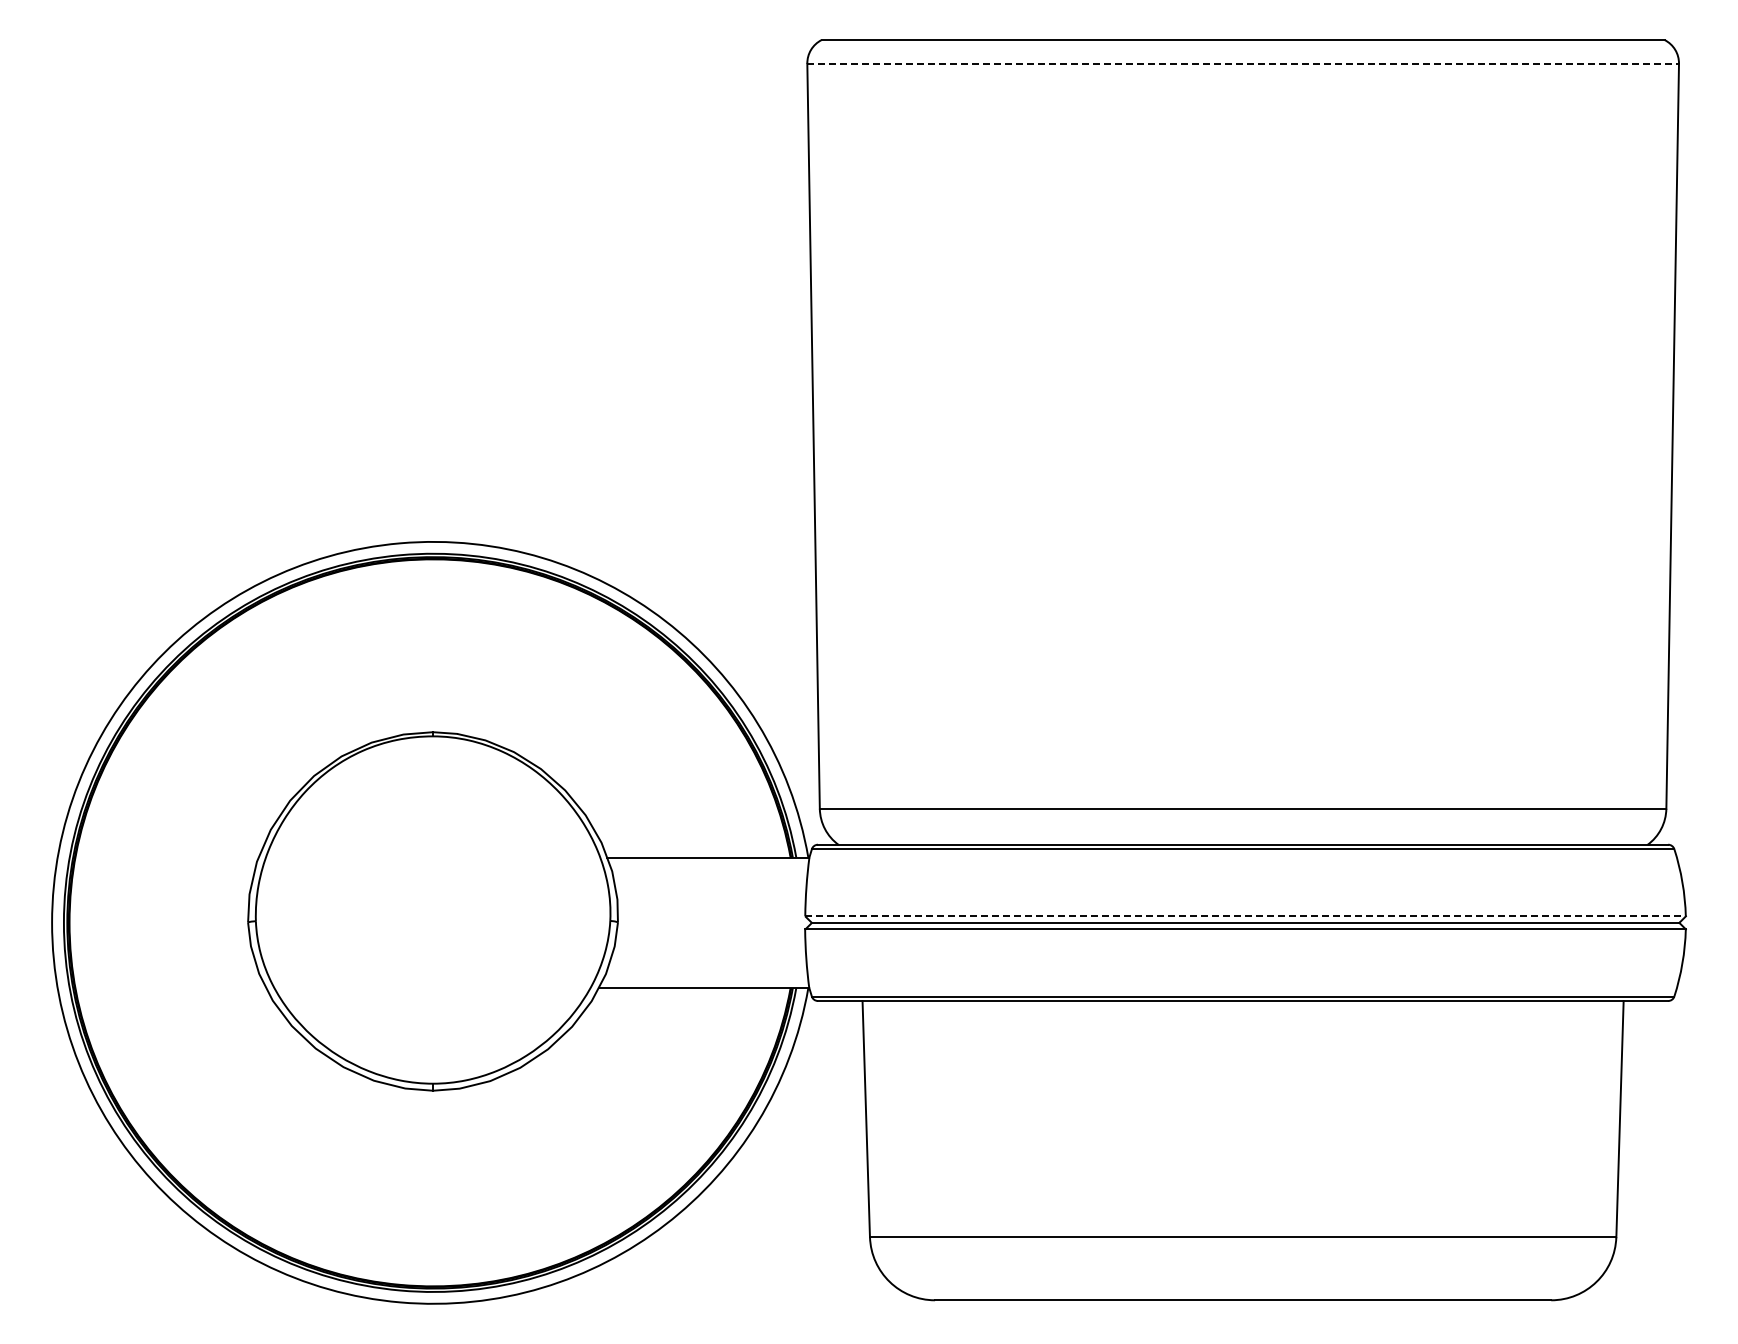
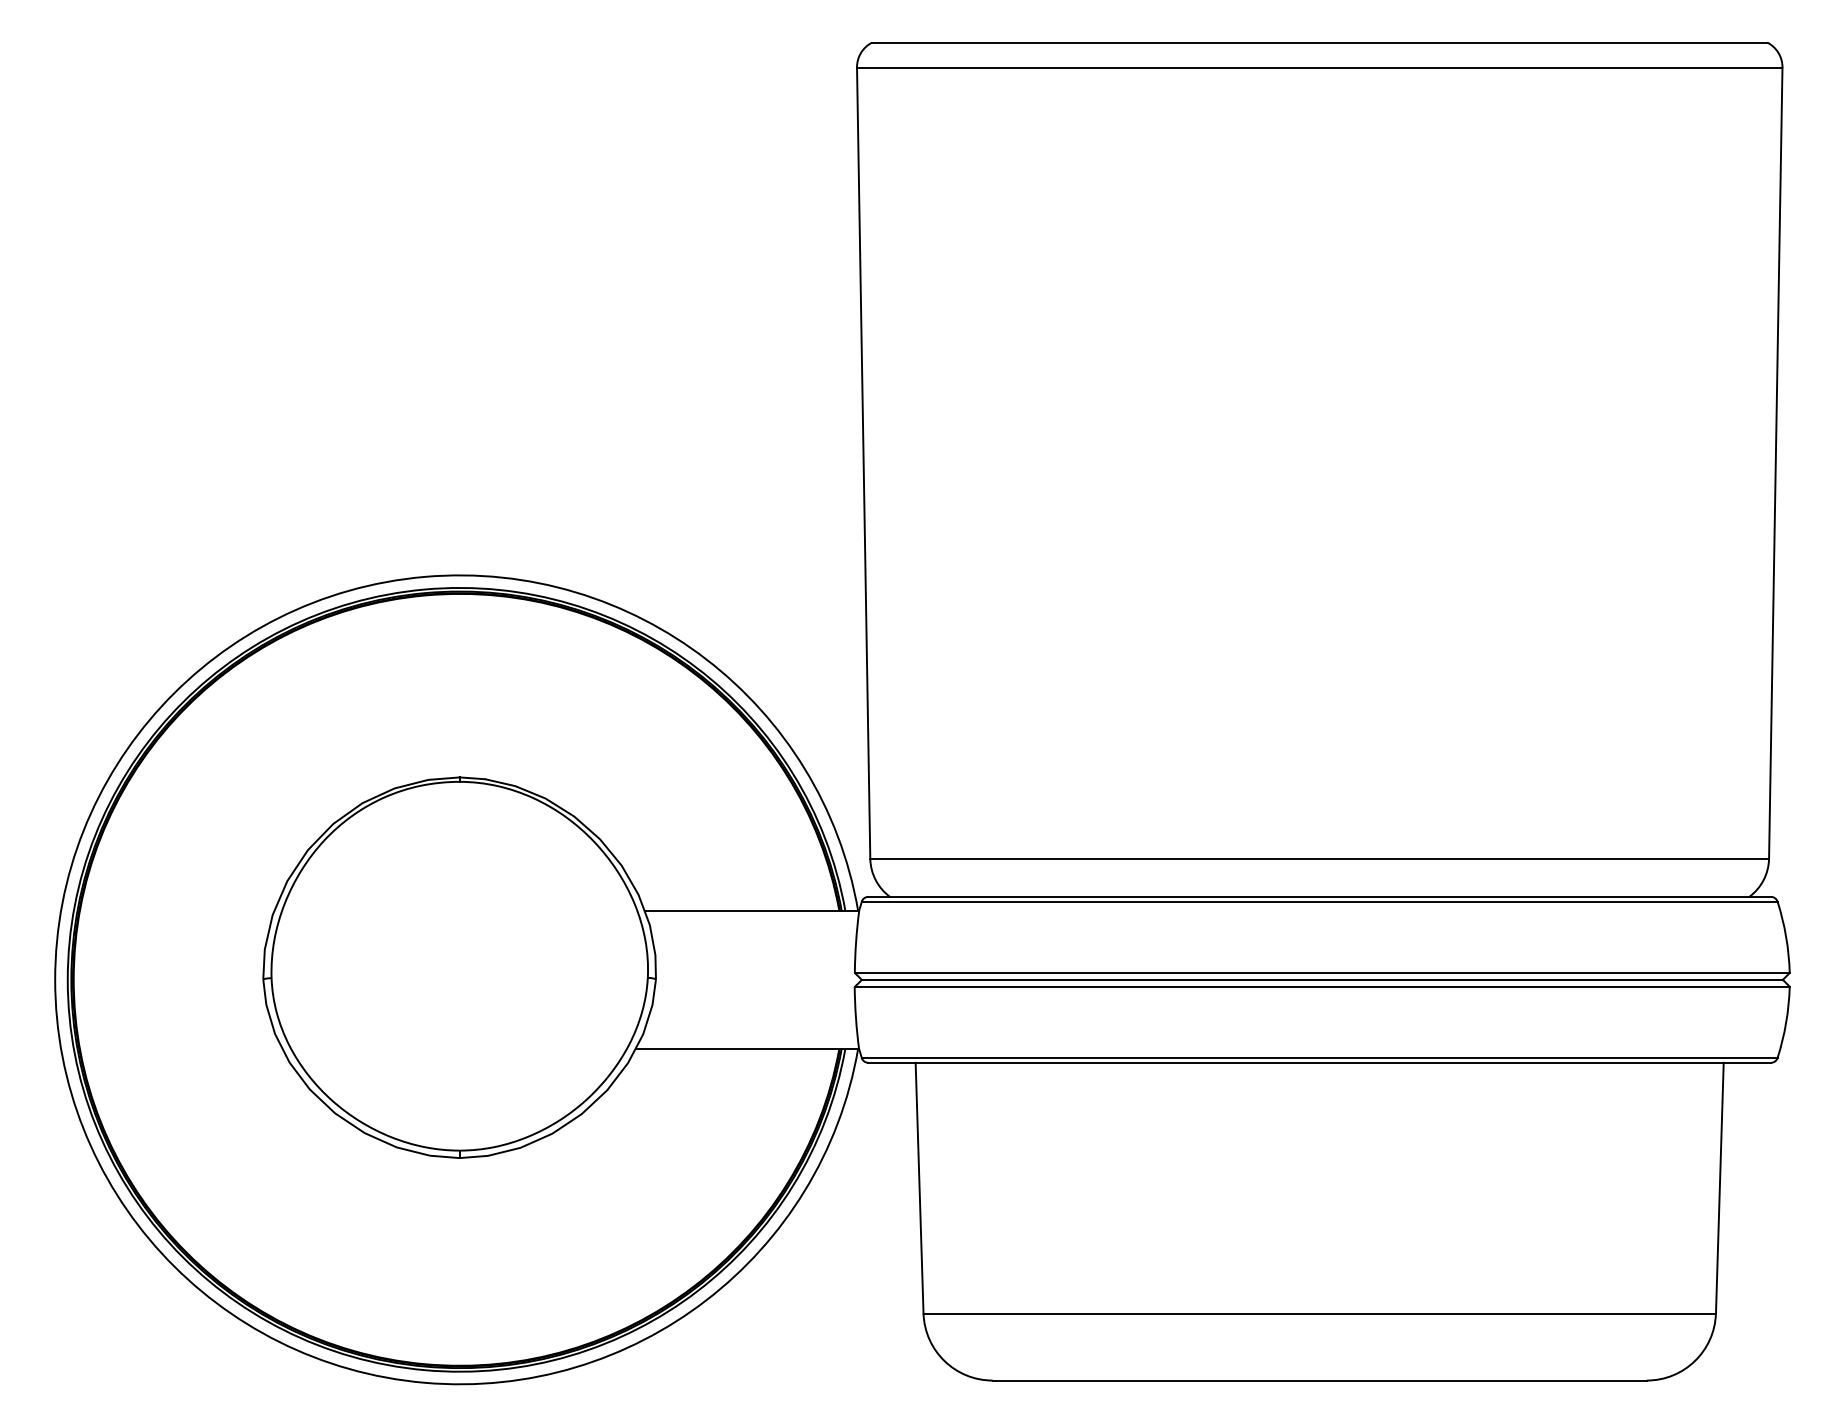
line: (1243, 63) -> (1320, 67), dashed -> solid
line: (1246, 916) -> (1323, 973), dashed -> solid

